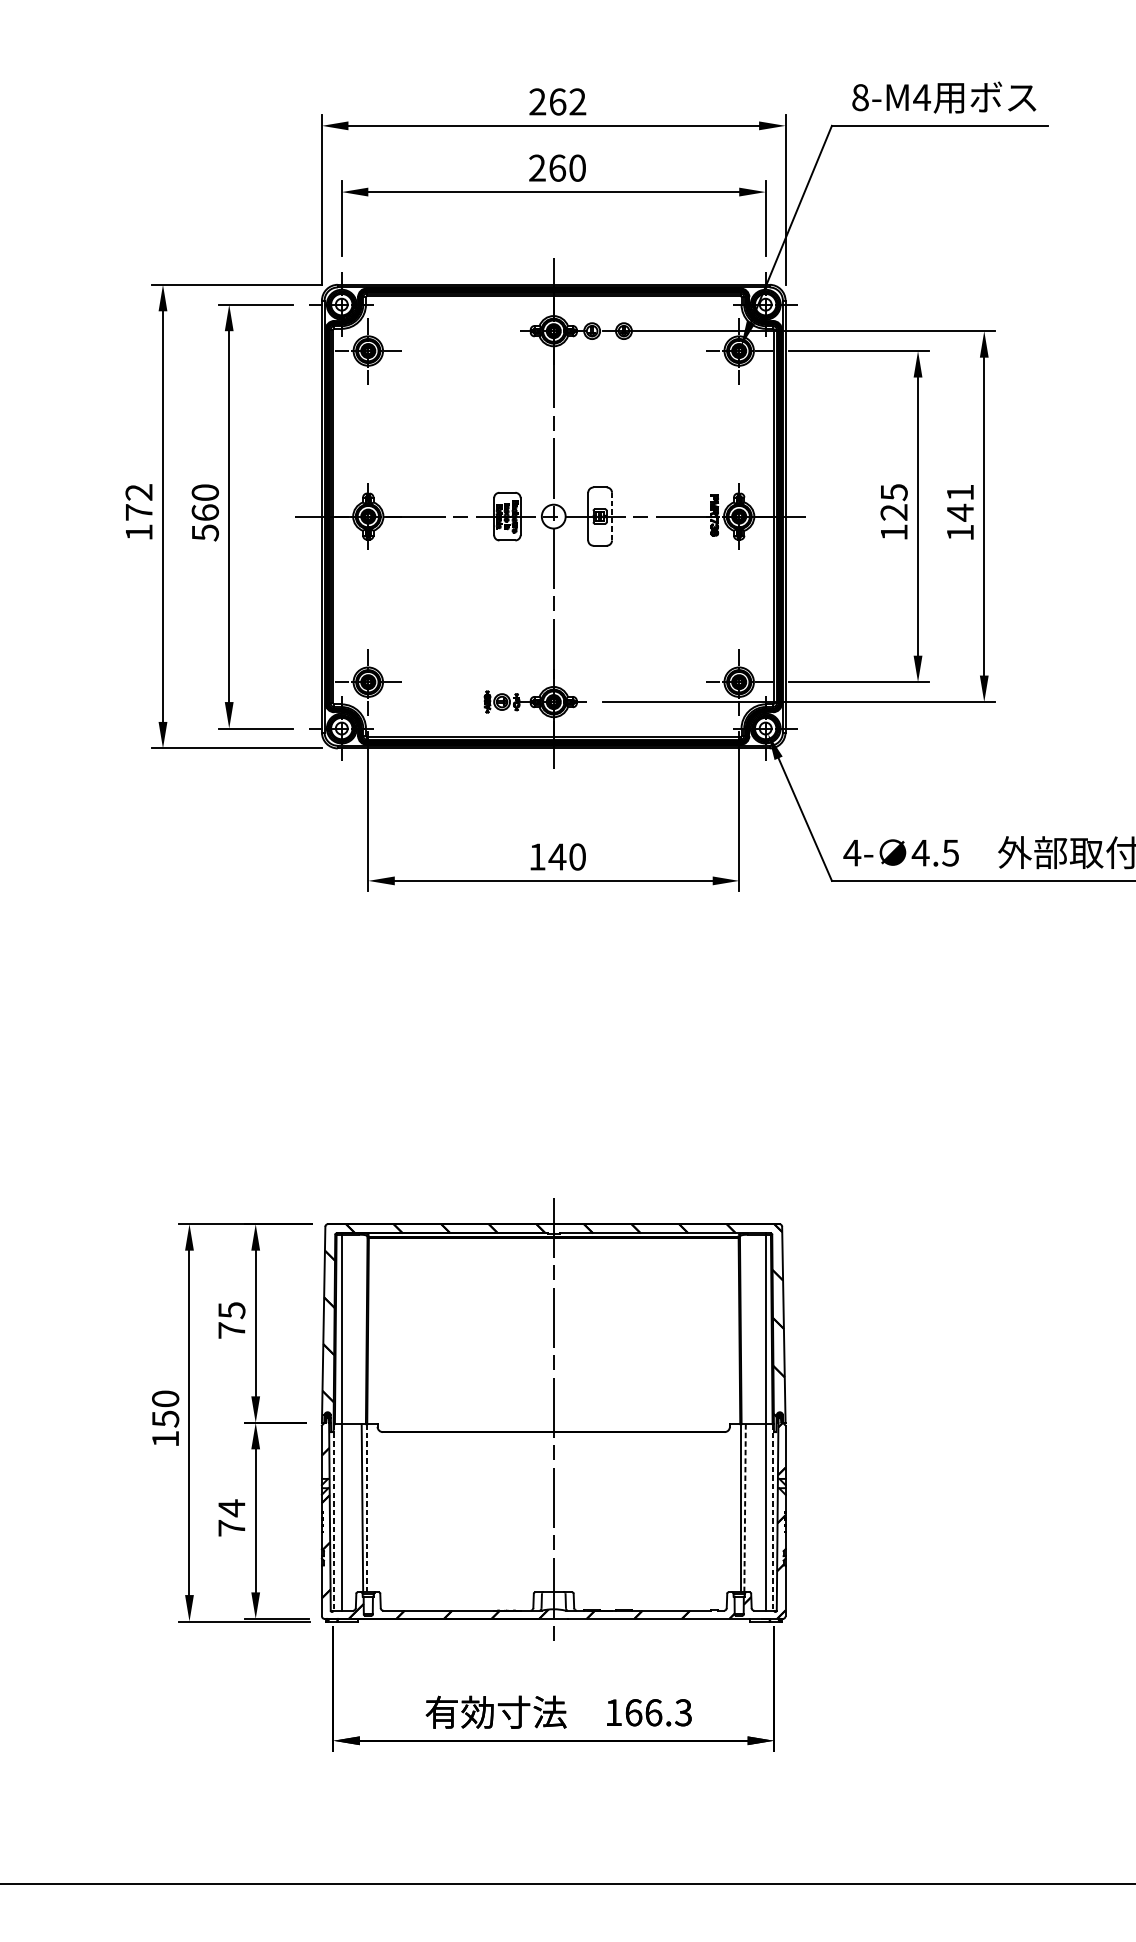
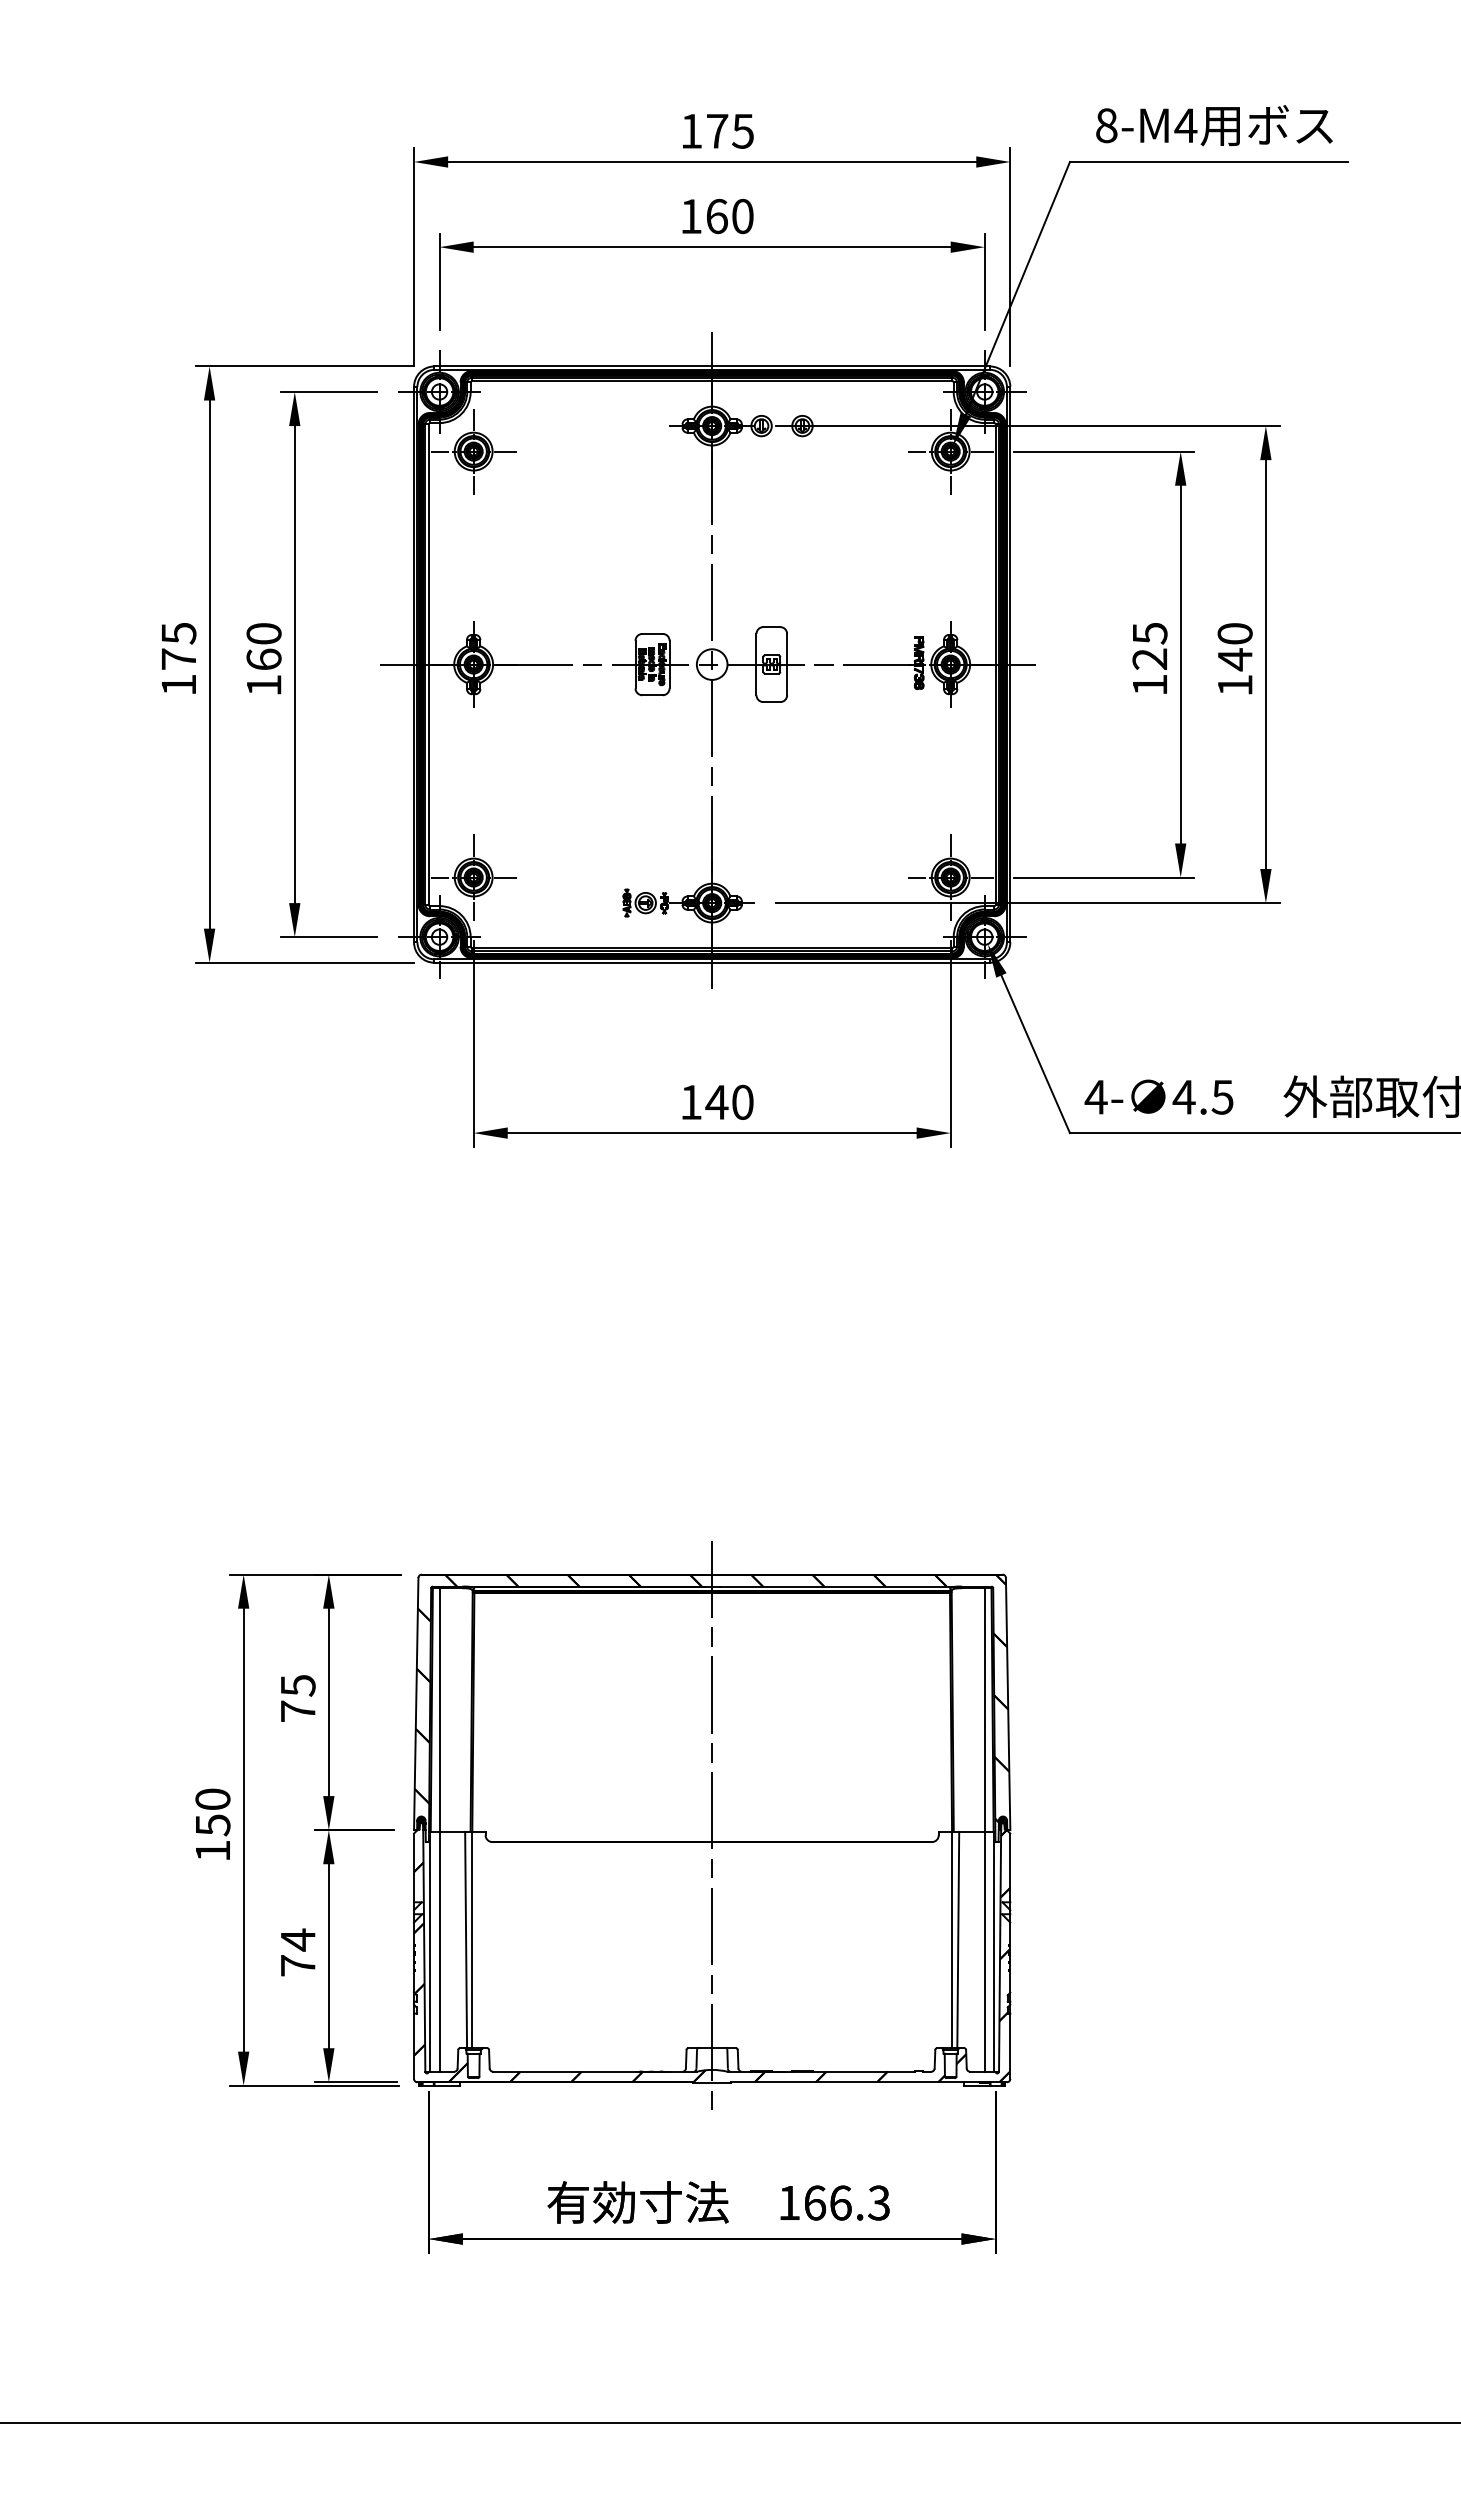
text: (557, 101) -> (717, 130), 262 -> 175
text: (536, 167) -> (690, 215), 260 -> 160
text: (138, 492) -> (178, 633), 172 -> 175
text: (959, 492) -> (1234, 633), 141 -> 140
line: (612, 516) -> (787, 664), dashed -> solid
text: (205, 532) -> (264, 685), 560 -> 160
line: (366, 1508) -> (471, 1940), dashed -> solid
line: (745, 1508) -> (958, 1940), dashed -> solid
line: (334, 1517) -> (430, 1951), dashed -> solid
line: (773, 1517) -> (994, 1951), dashed -> solid

